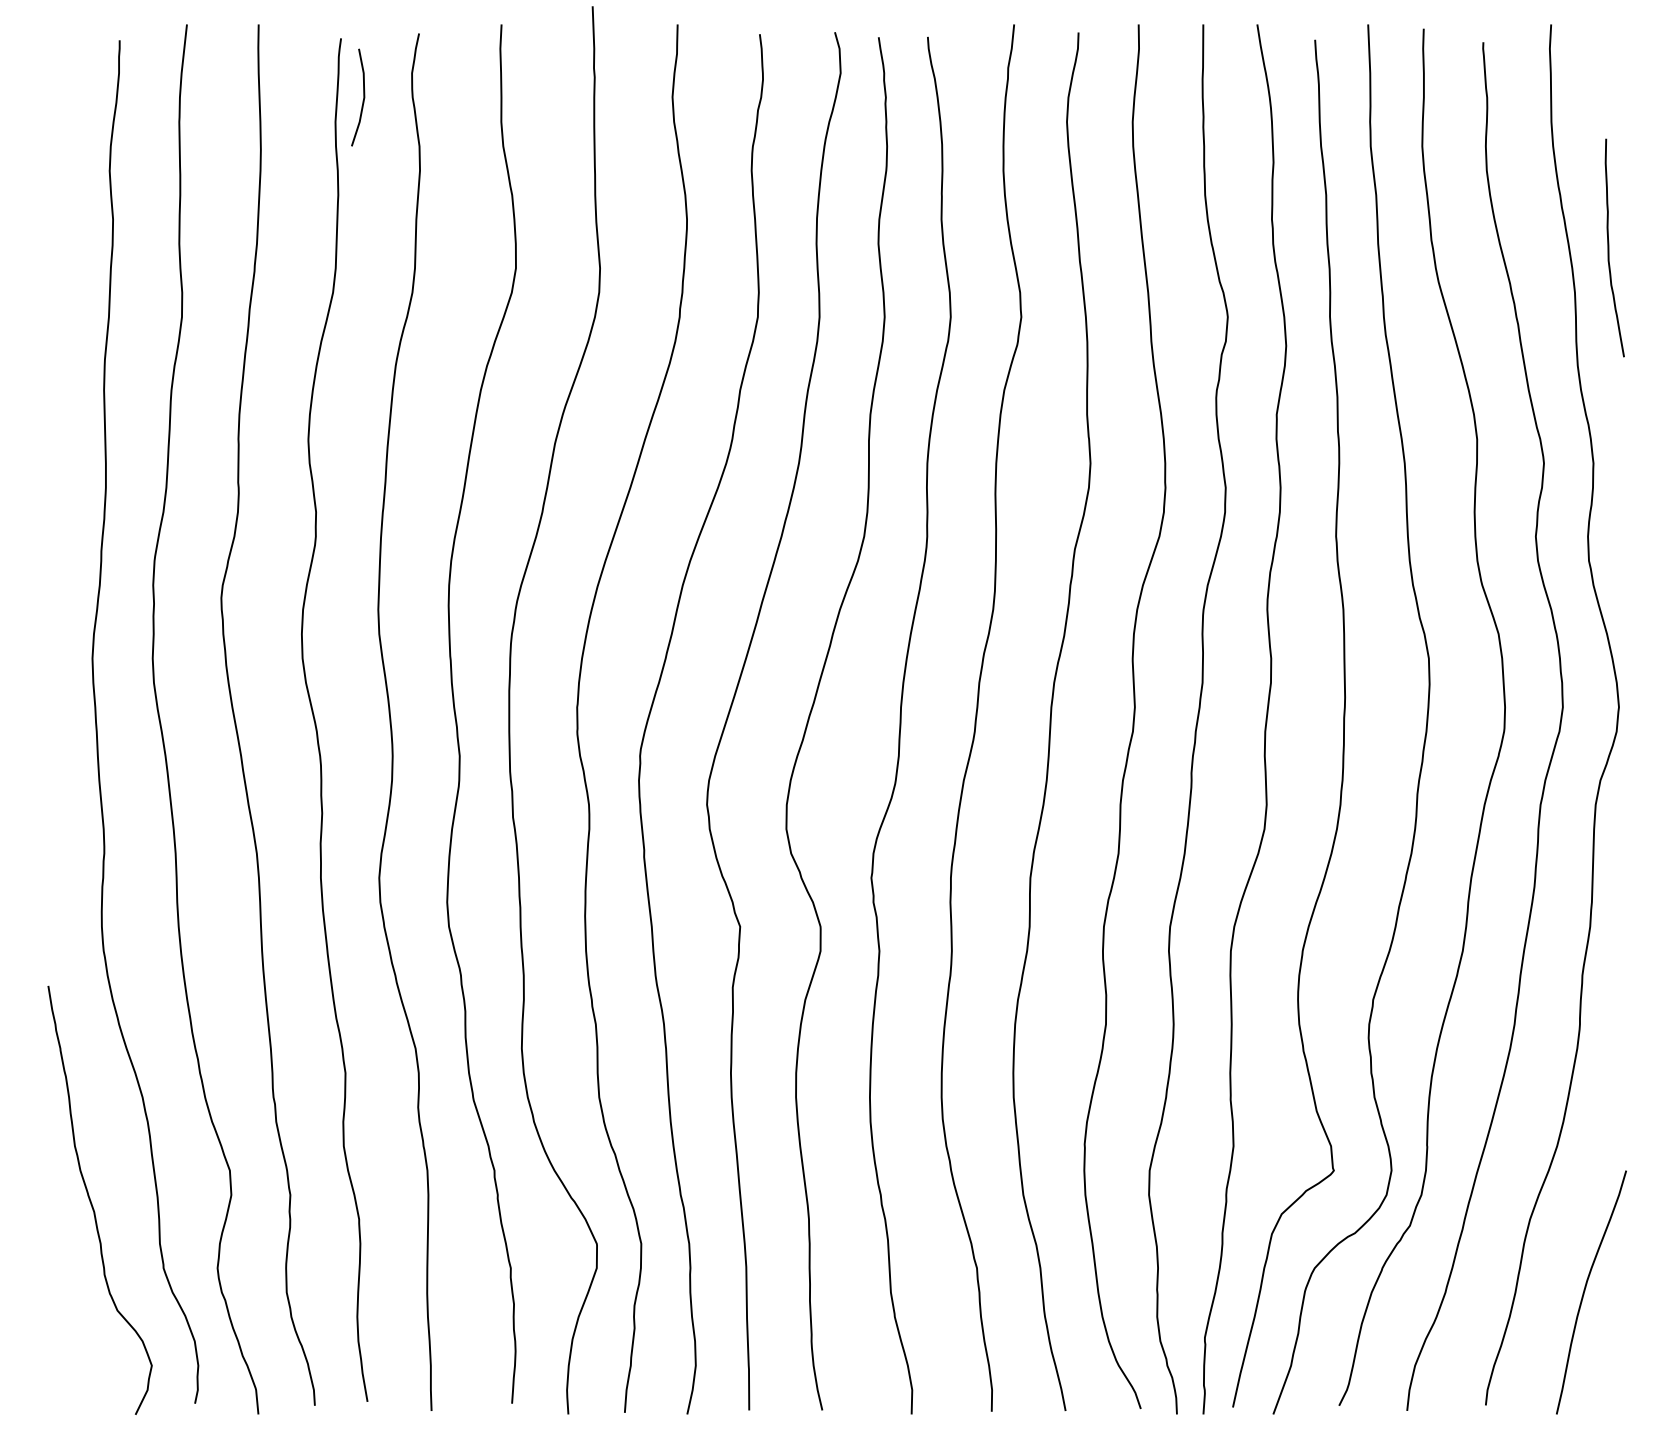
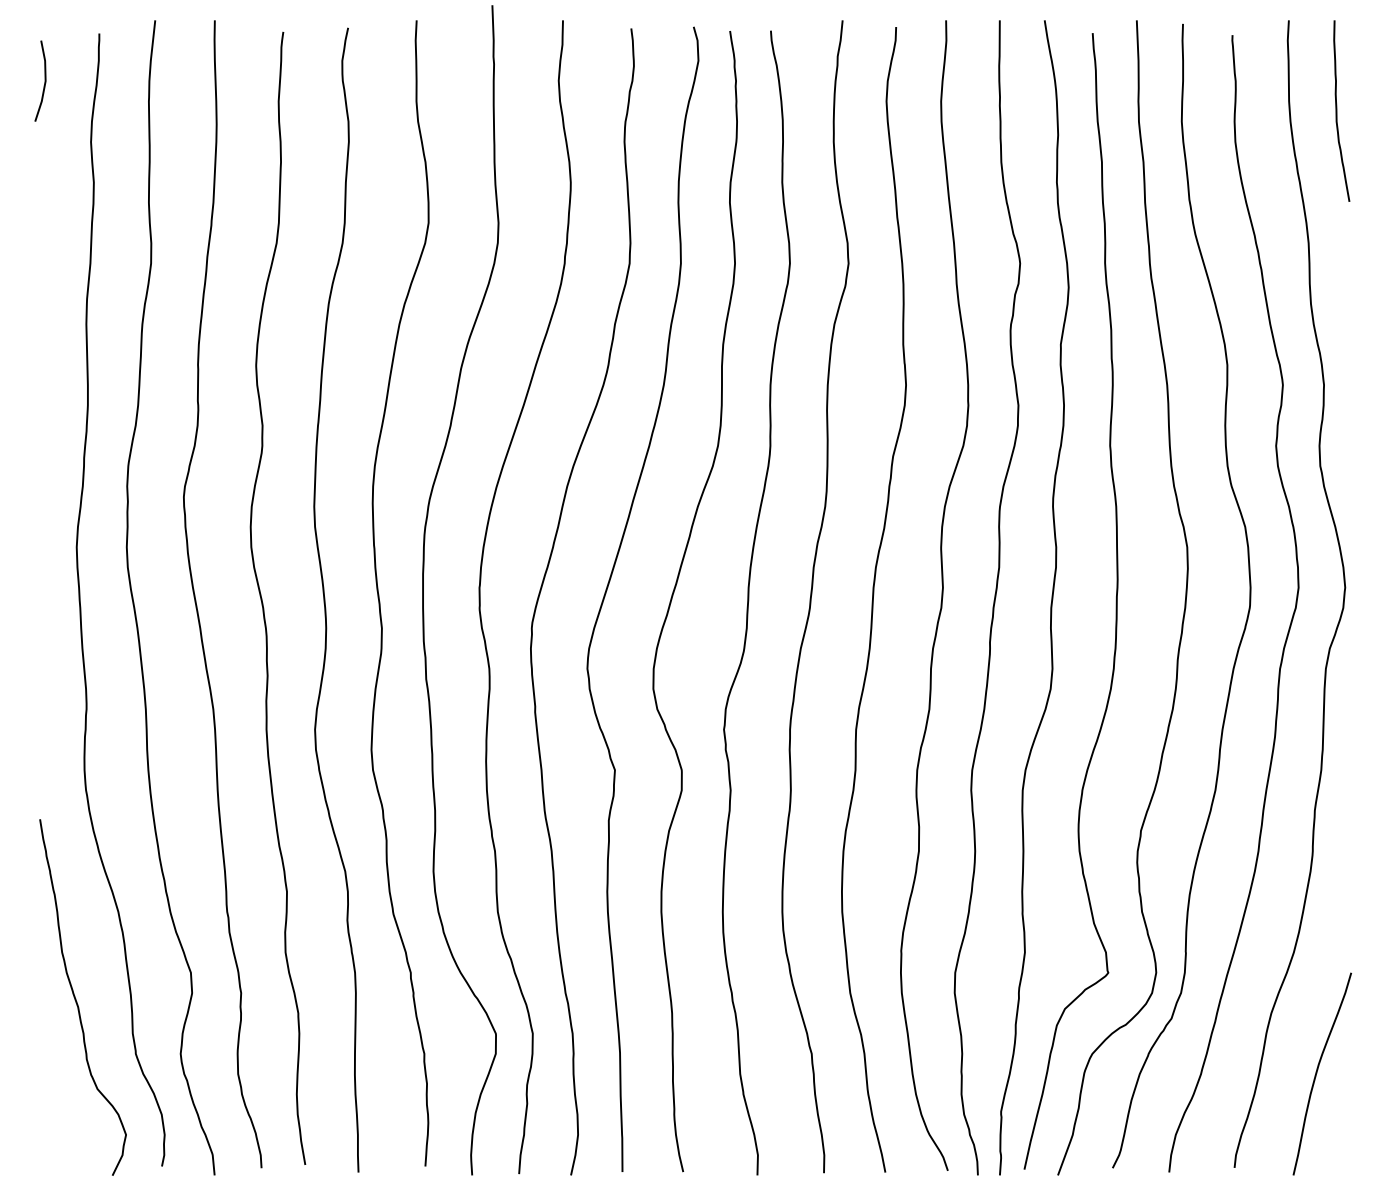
line: (362, 96) -> (44, 80), moved
curve: (1609, 247) -> (1337, 110), moved

